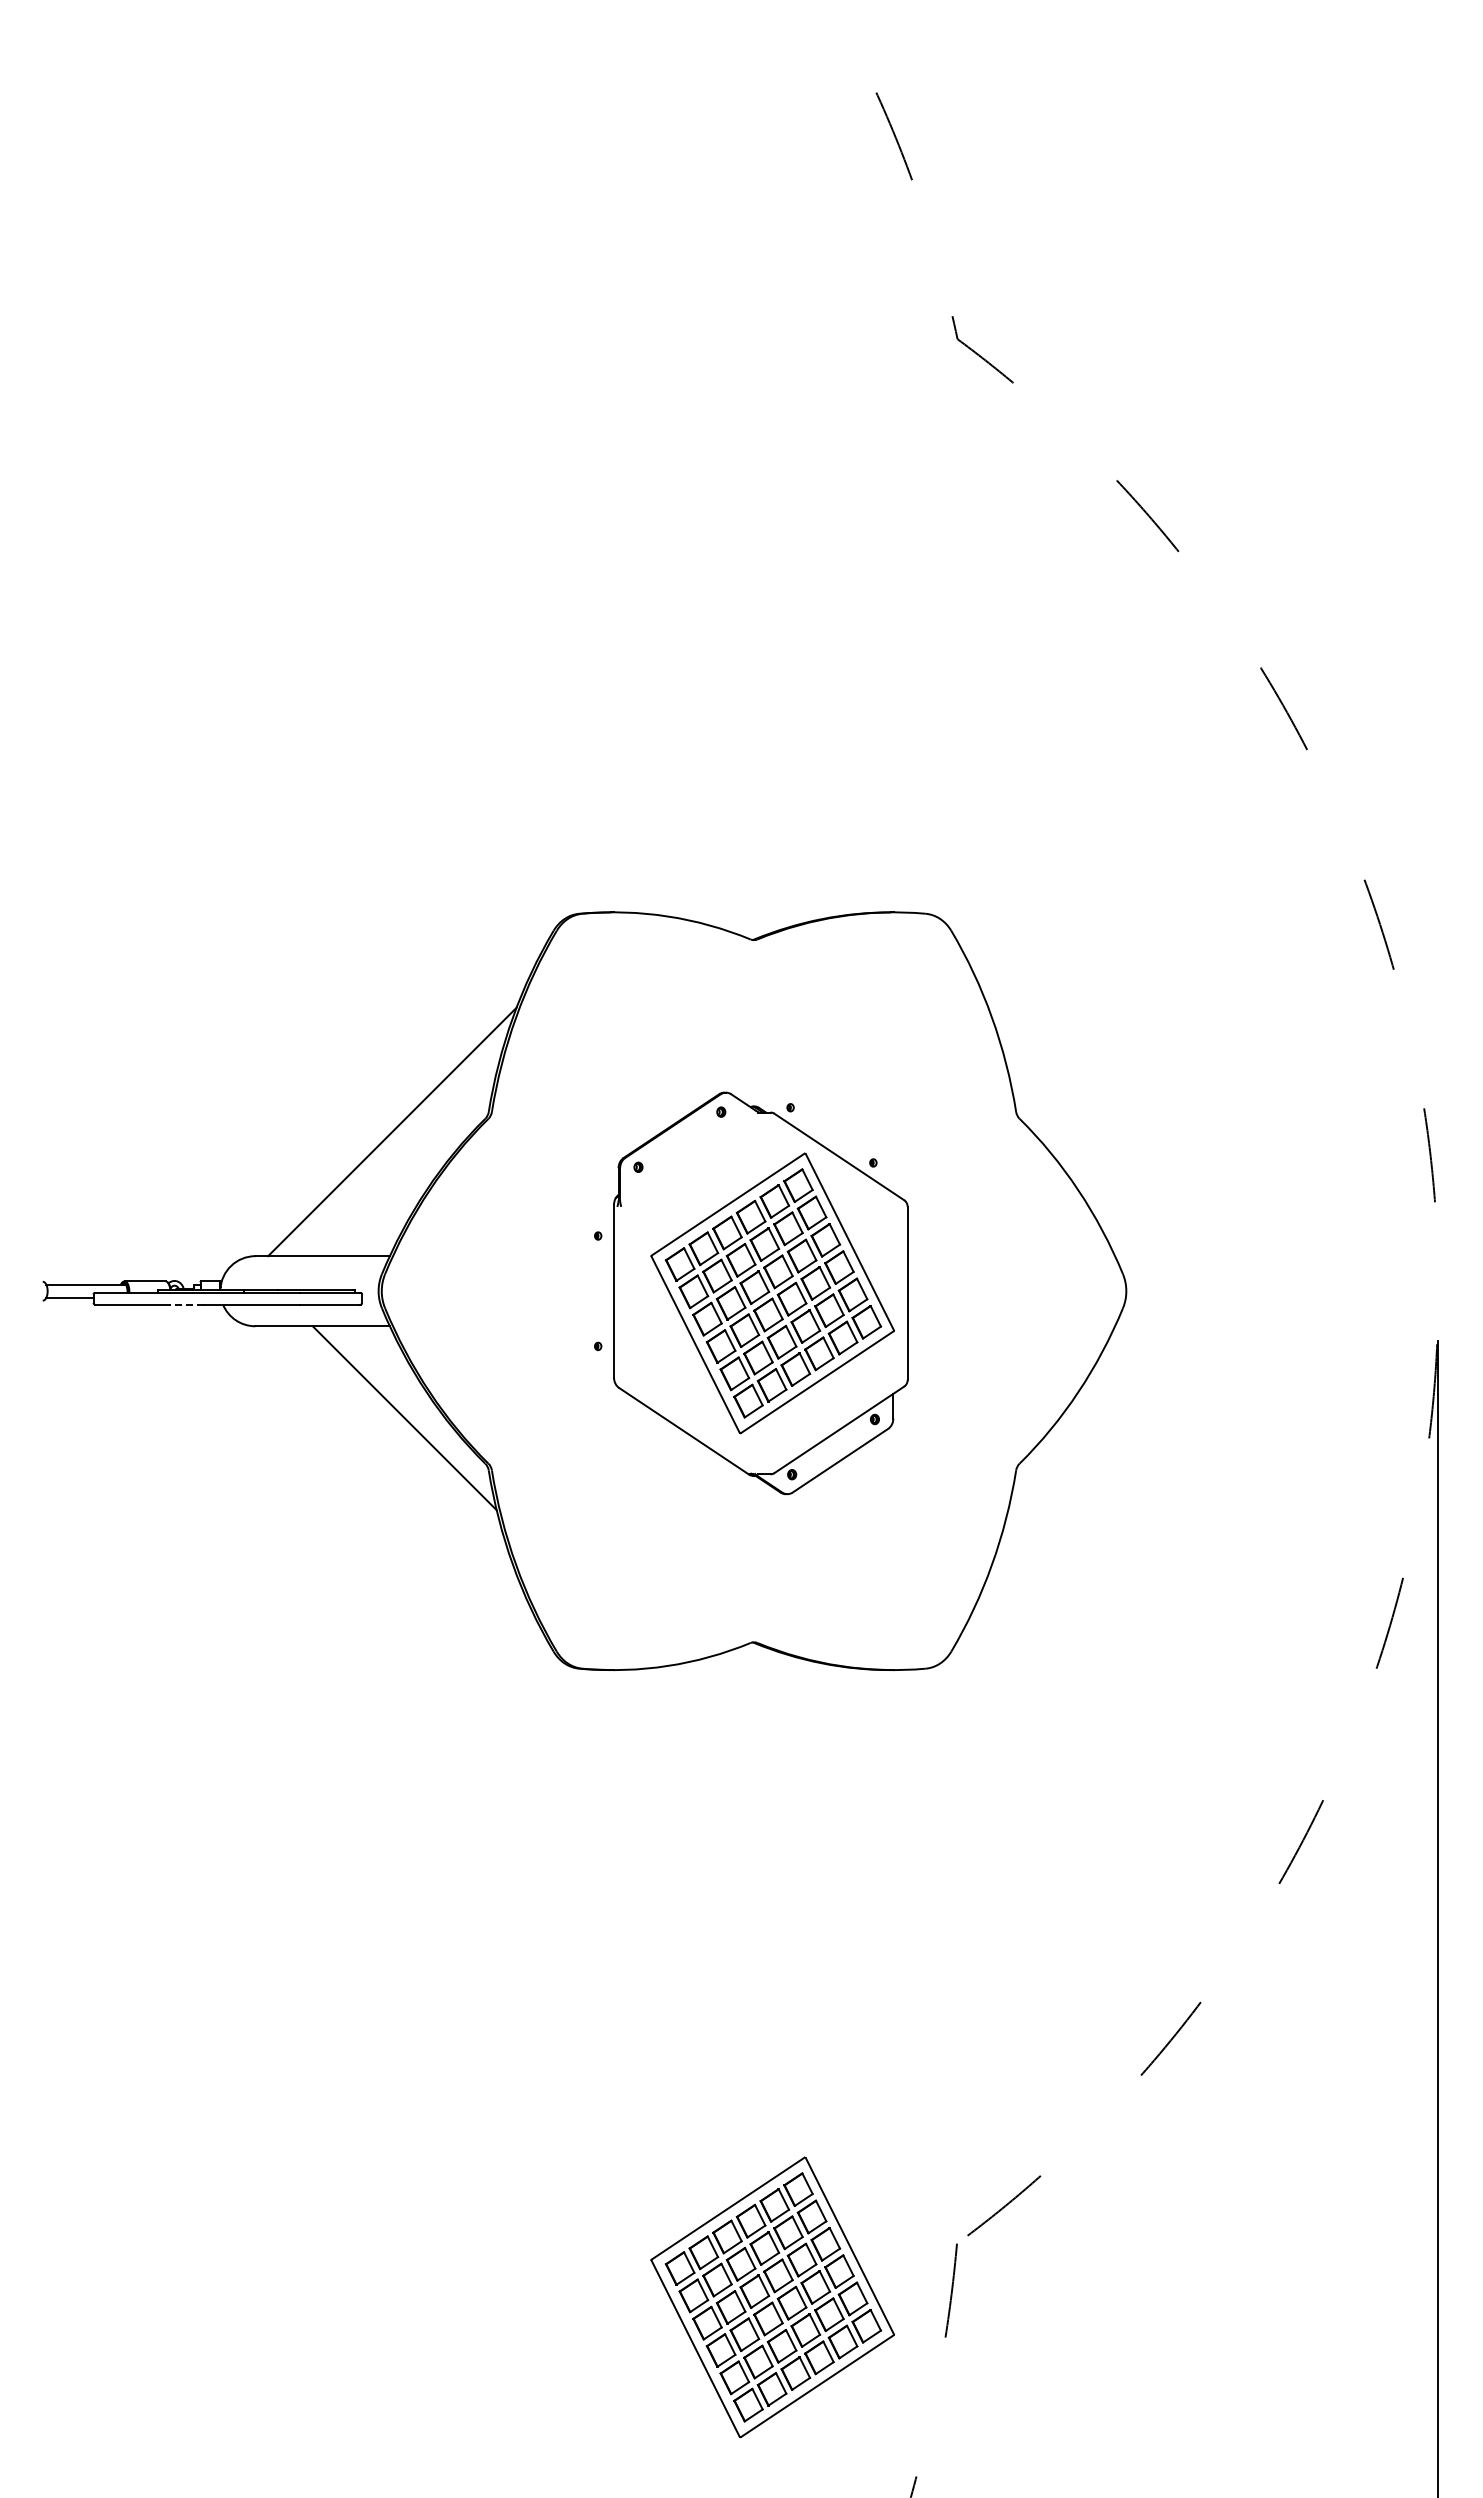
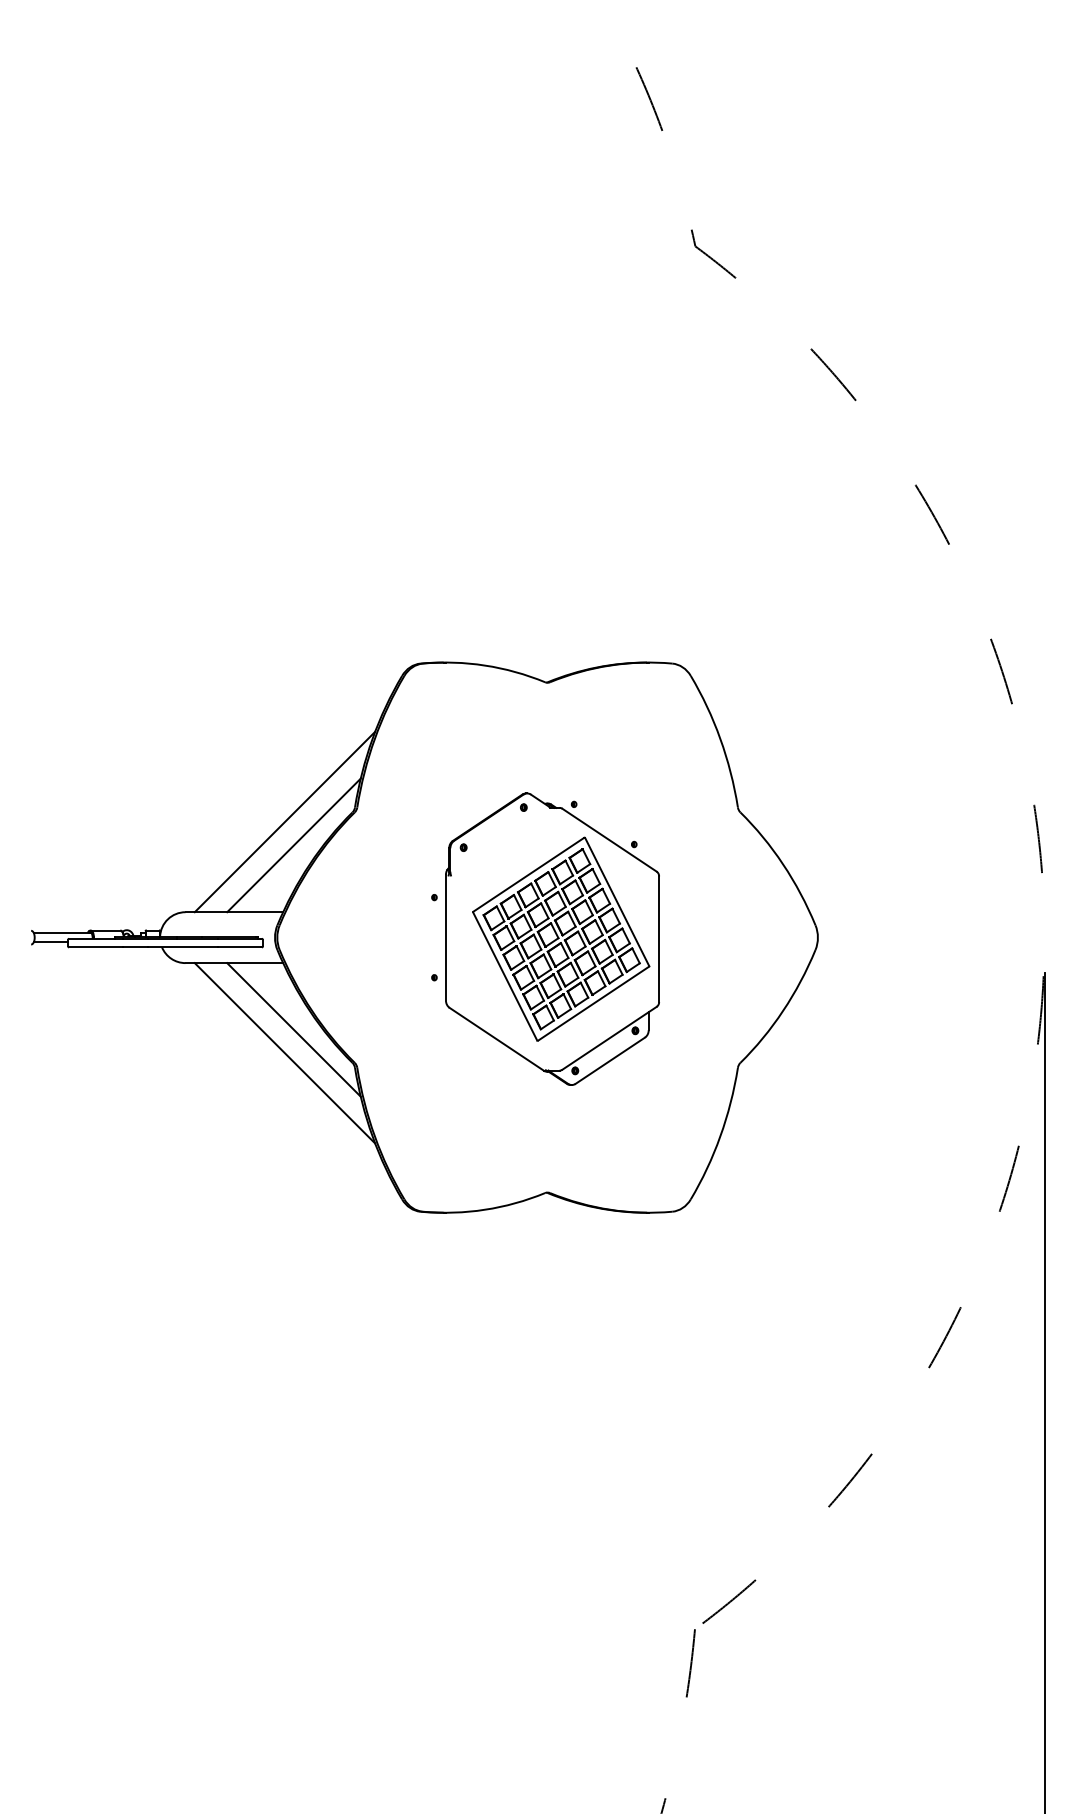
line: (404, 1164) -> (293, 845), added
line: (186, 1304) -> (135, 947), dashed -> solid
line: (392, 1450) -> (285, 1053), added
part: (772, 2297) -> (561, 1668), removed

